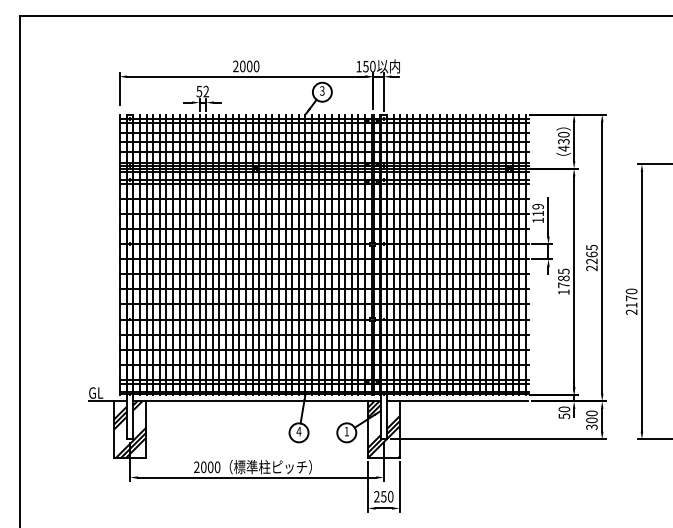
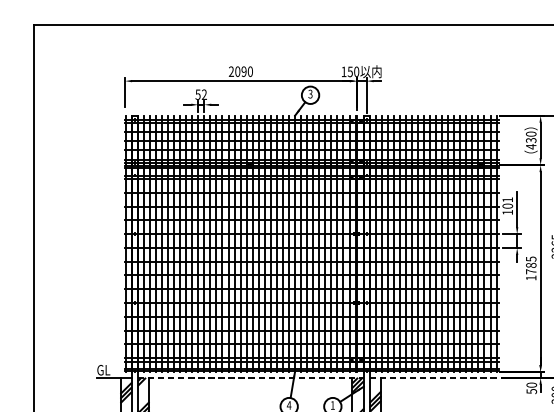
text: (249, 66) -> (243, 71), 2000 -> 2090
text: (537, 209) -> (507, 202), 119 -> 101
line: (257, 401) -> (251, 377), solid -> dashed
line: (457, 401) -> (434, 377), solid -> dashed

